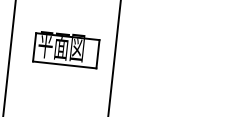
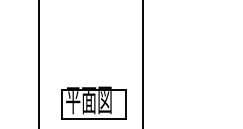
part: (65, 48) -> (93, 102), moved

